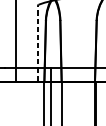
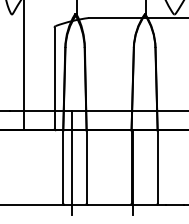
line: (37, 42) -> (54, 77), dashed -> solid

